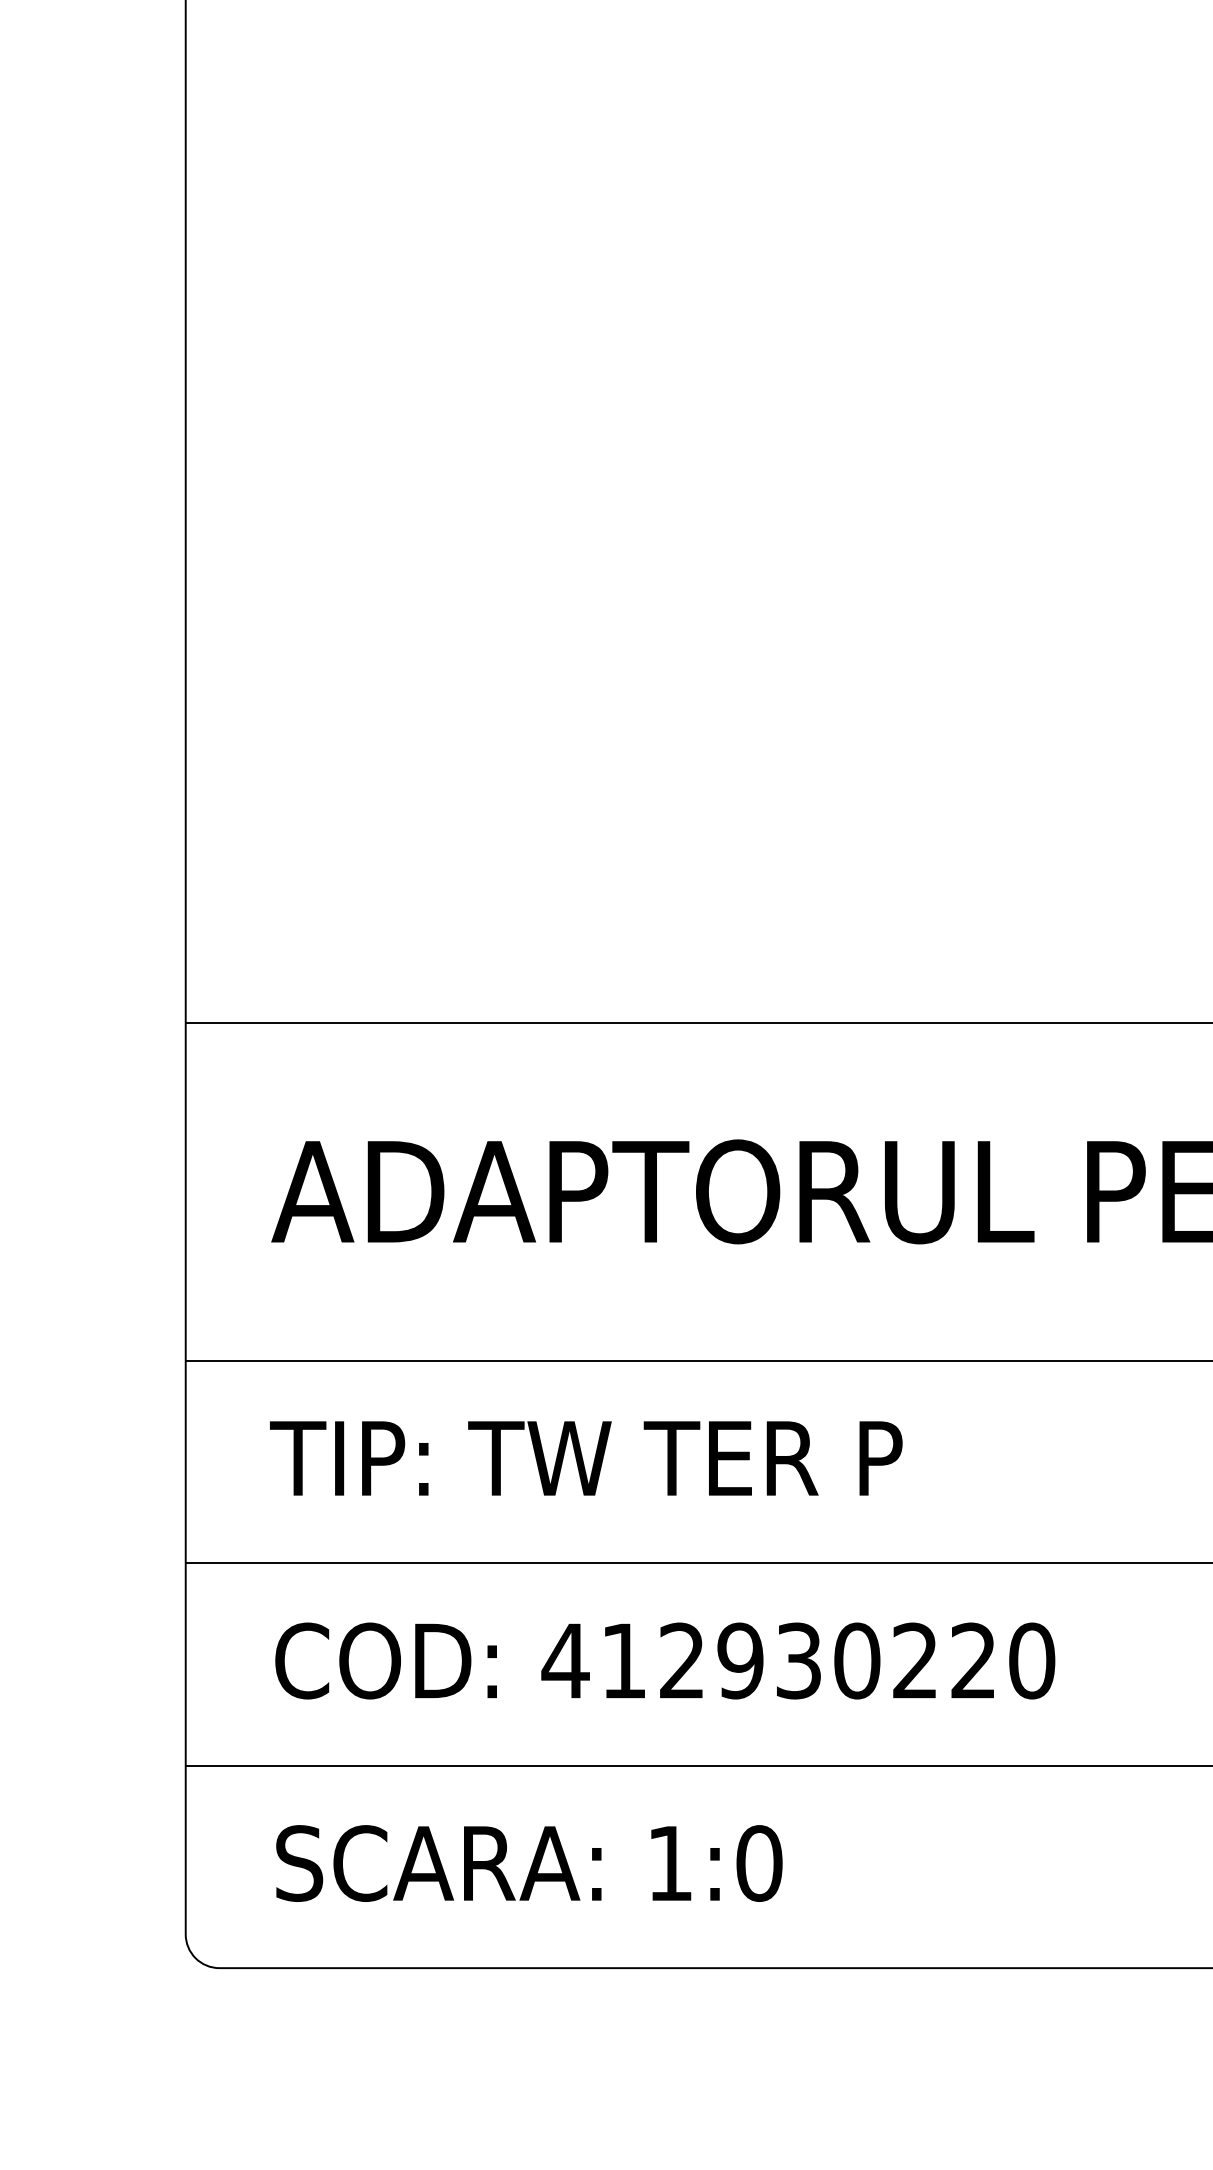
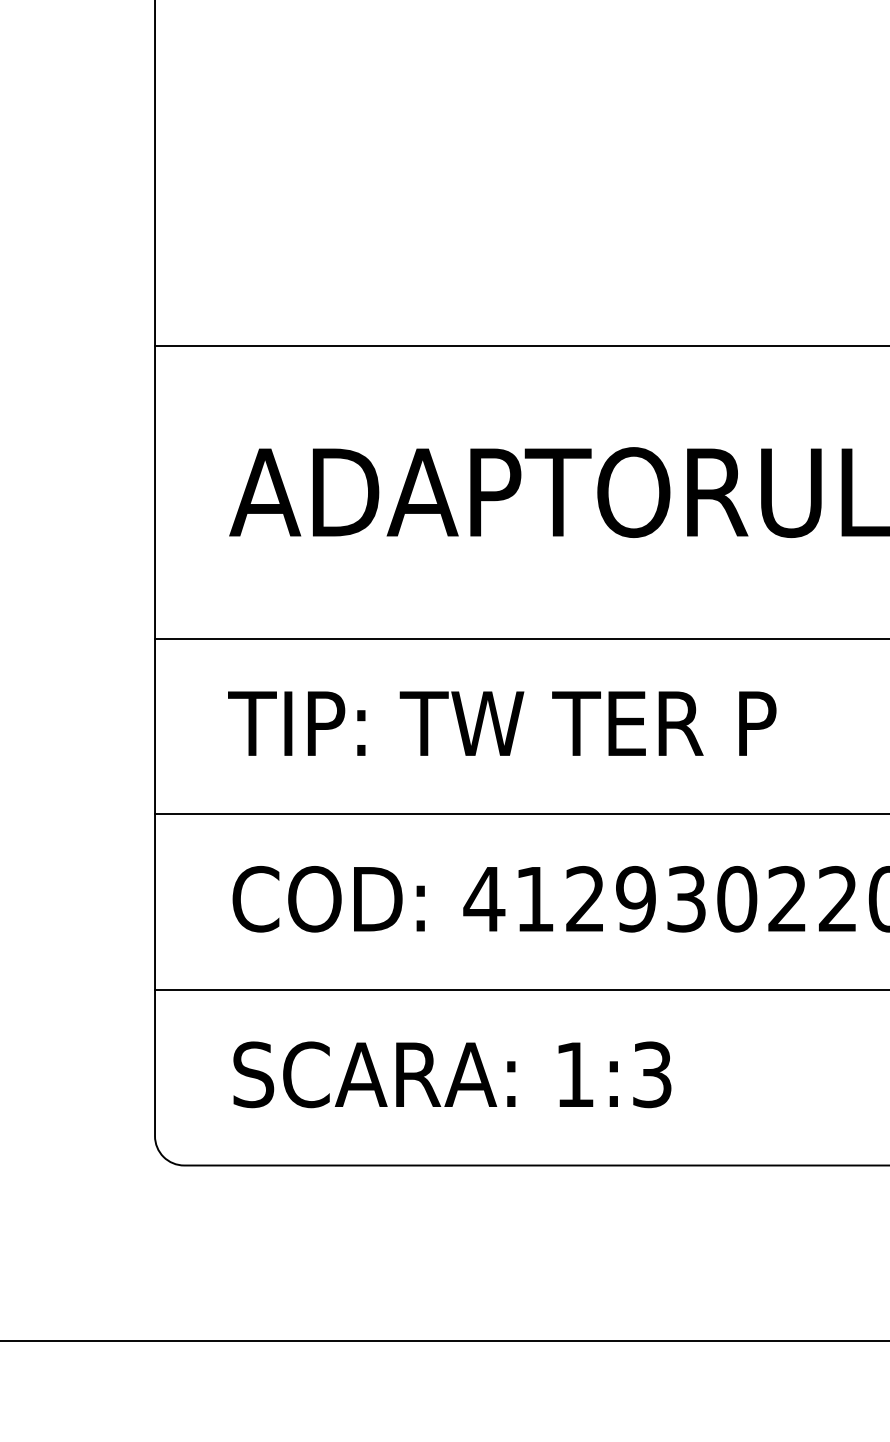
text: (759, 1863) -> (652, 1074), 1:0 -> 1:3

